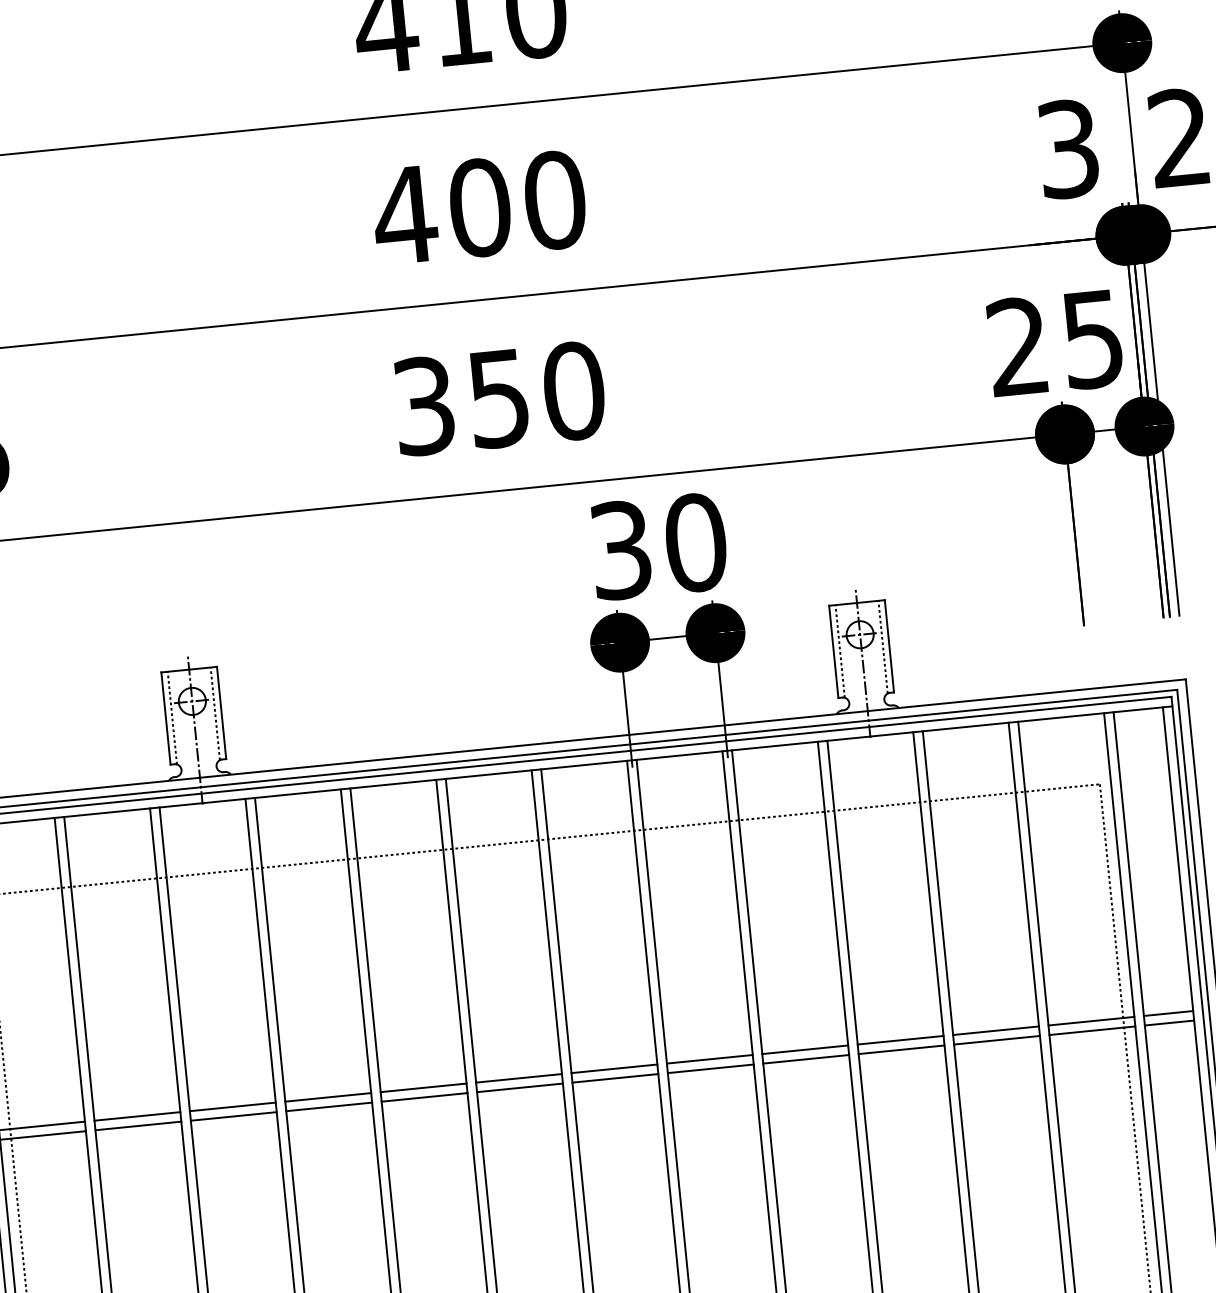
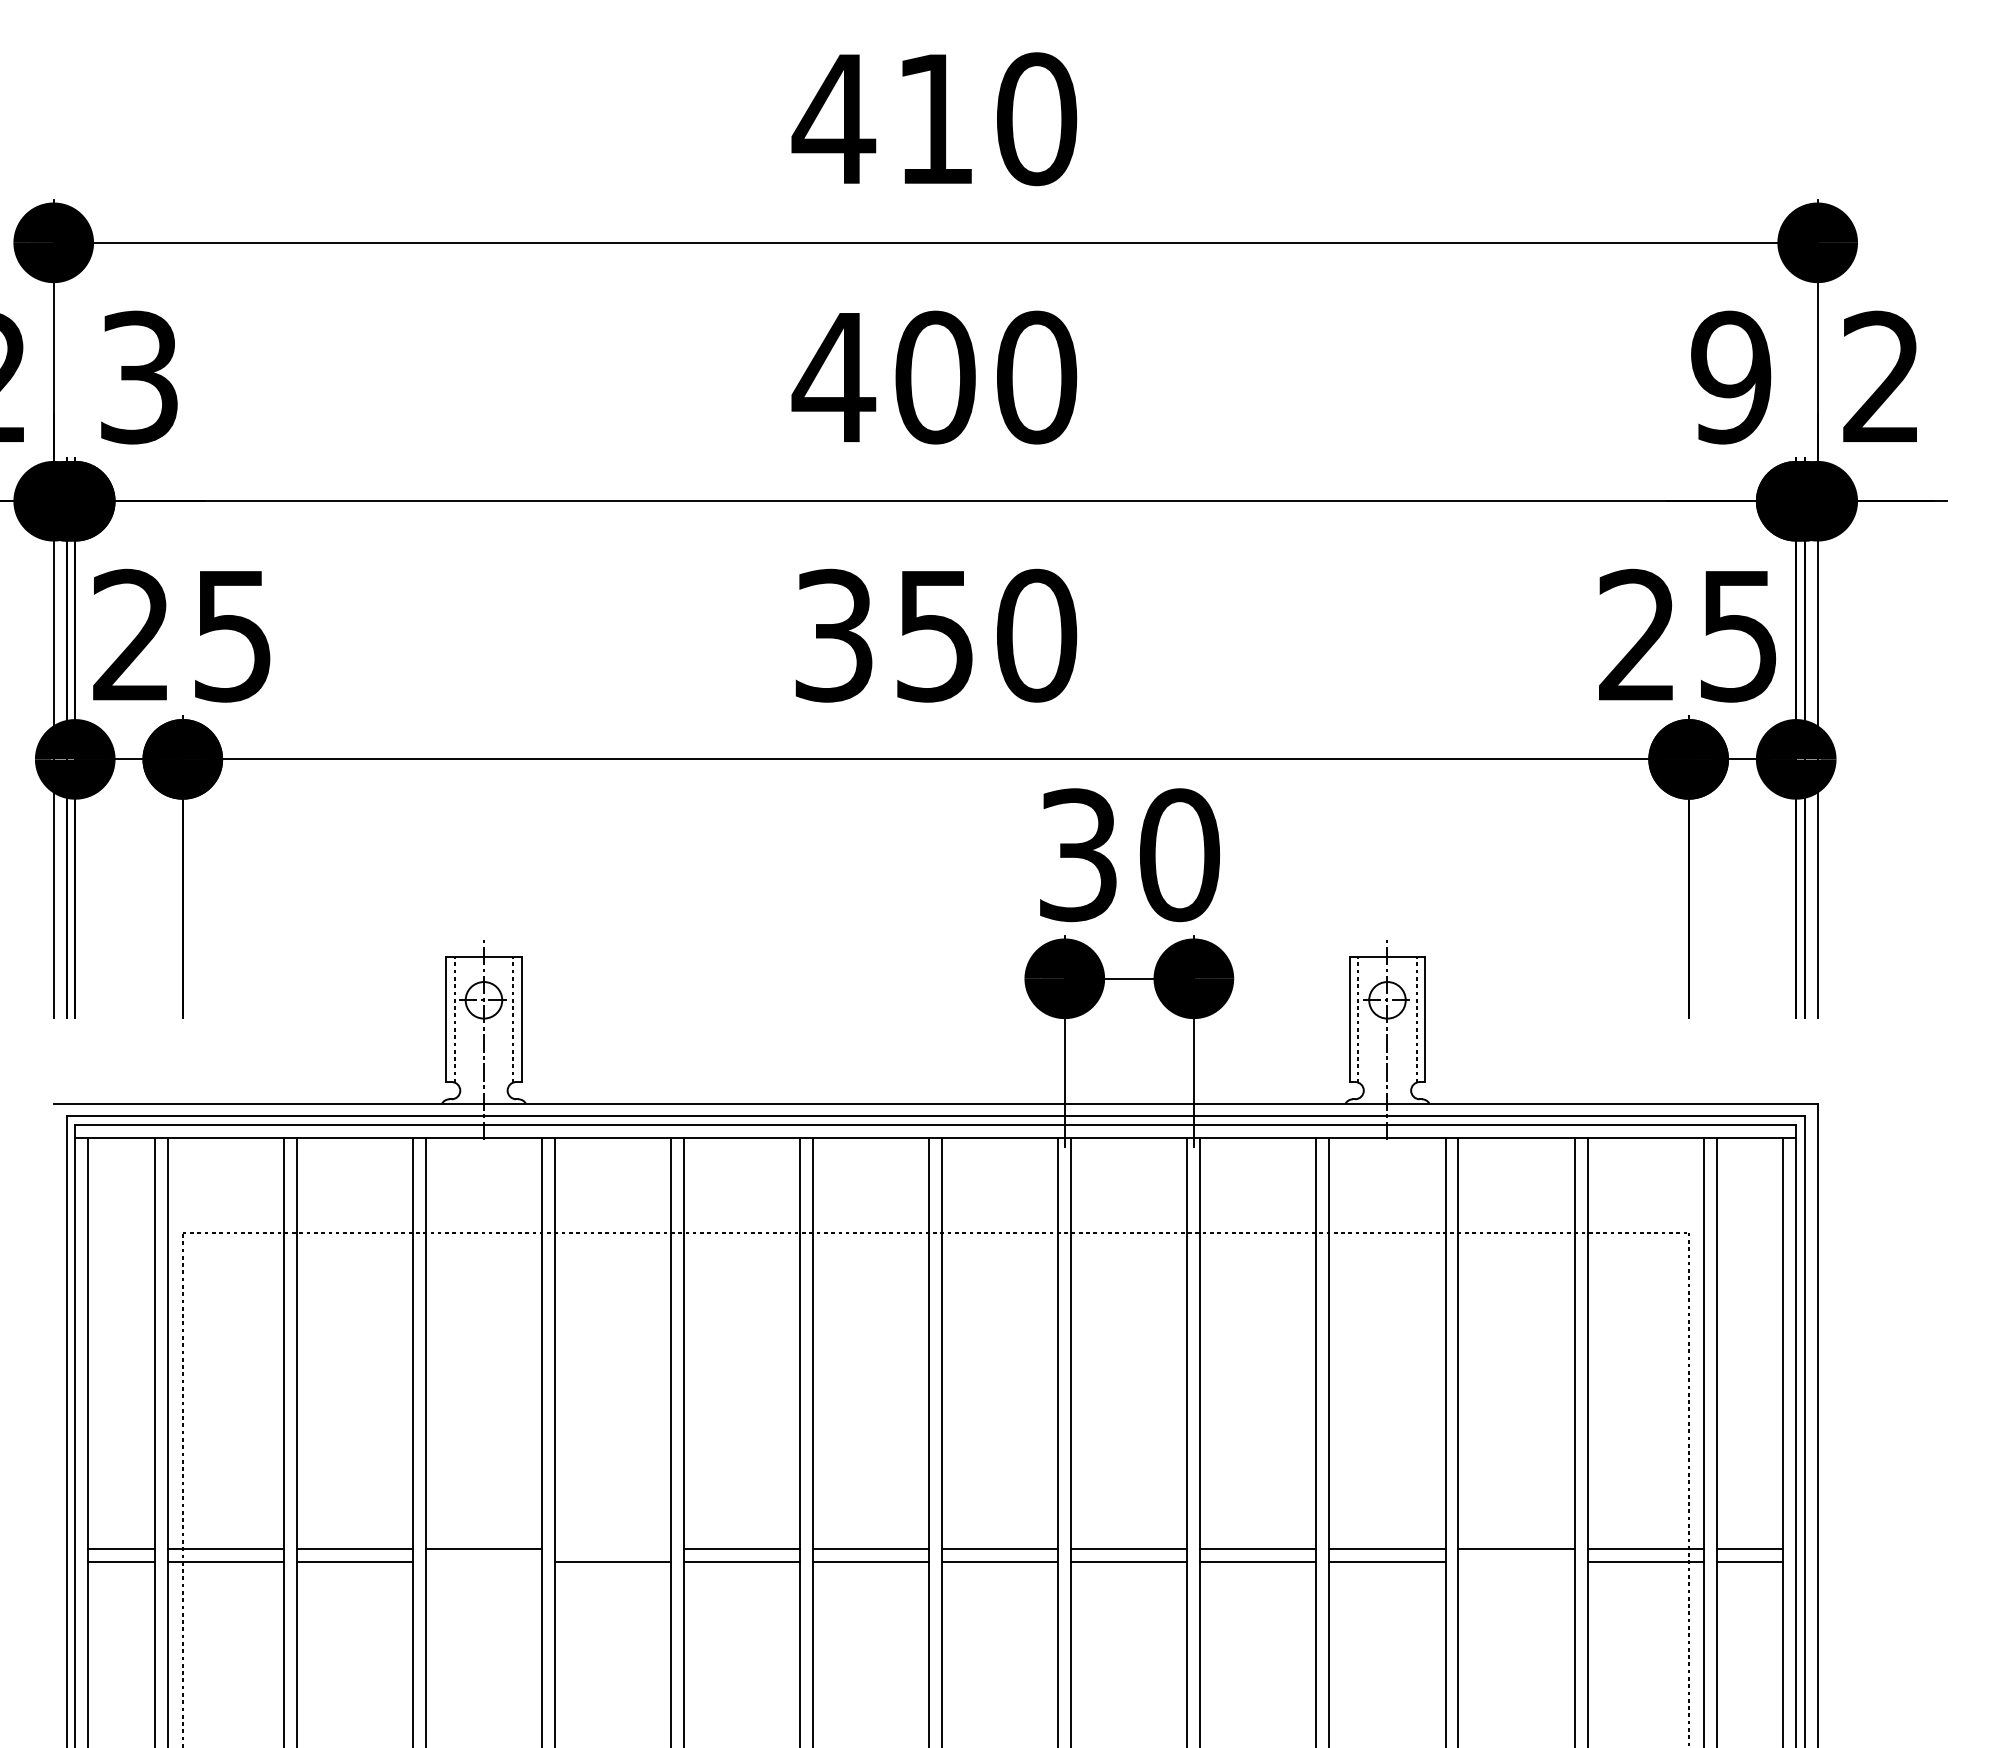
text: (1068, 149) -> (1731, 377), 3 -> 9
line: (996, 1040) -> (1516, 1561), removed
line: (327, 1097) -> (612, 1548), removed
line: (233, 1116) -> (483, 1561), removed

